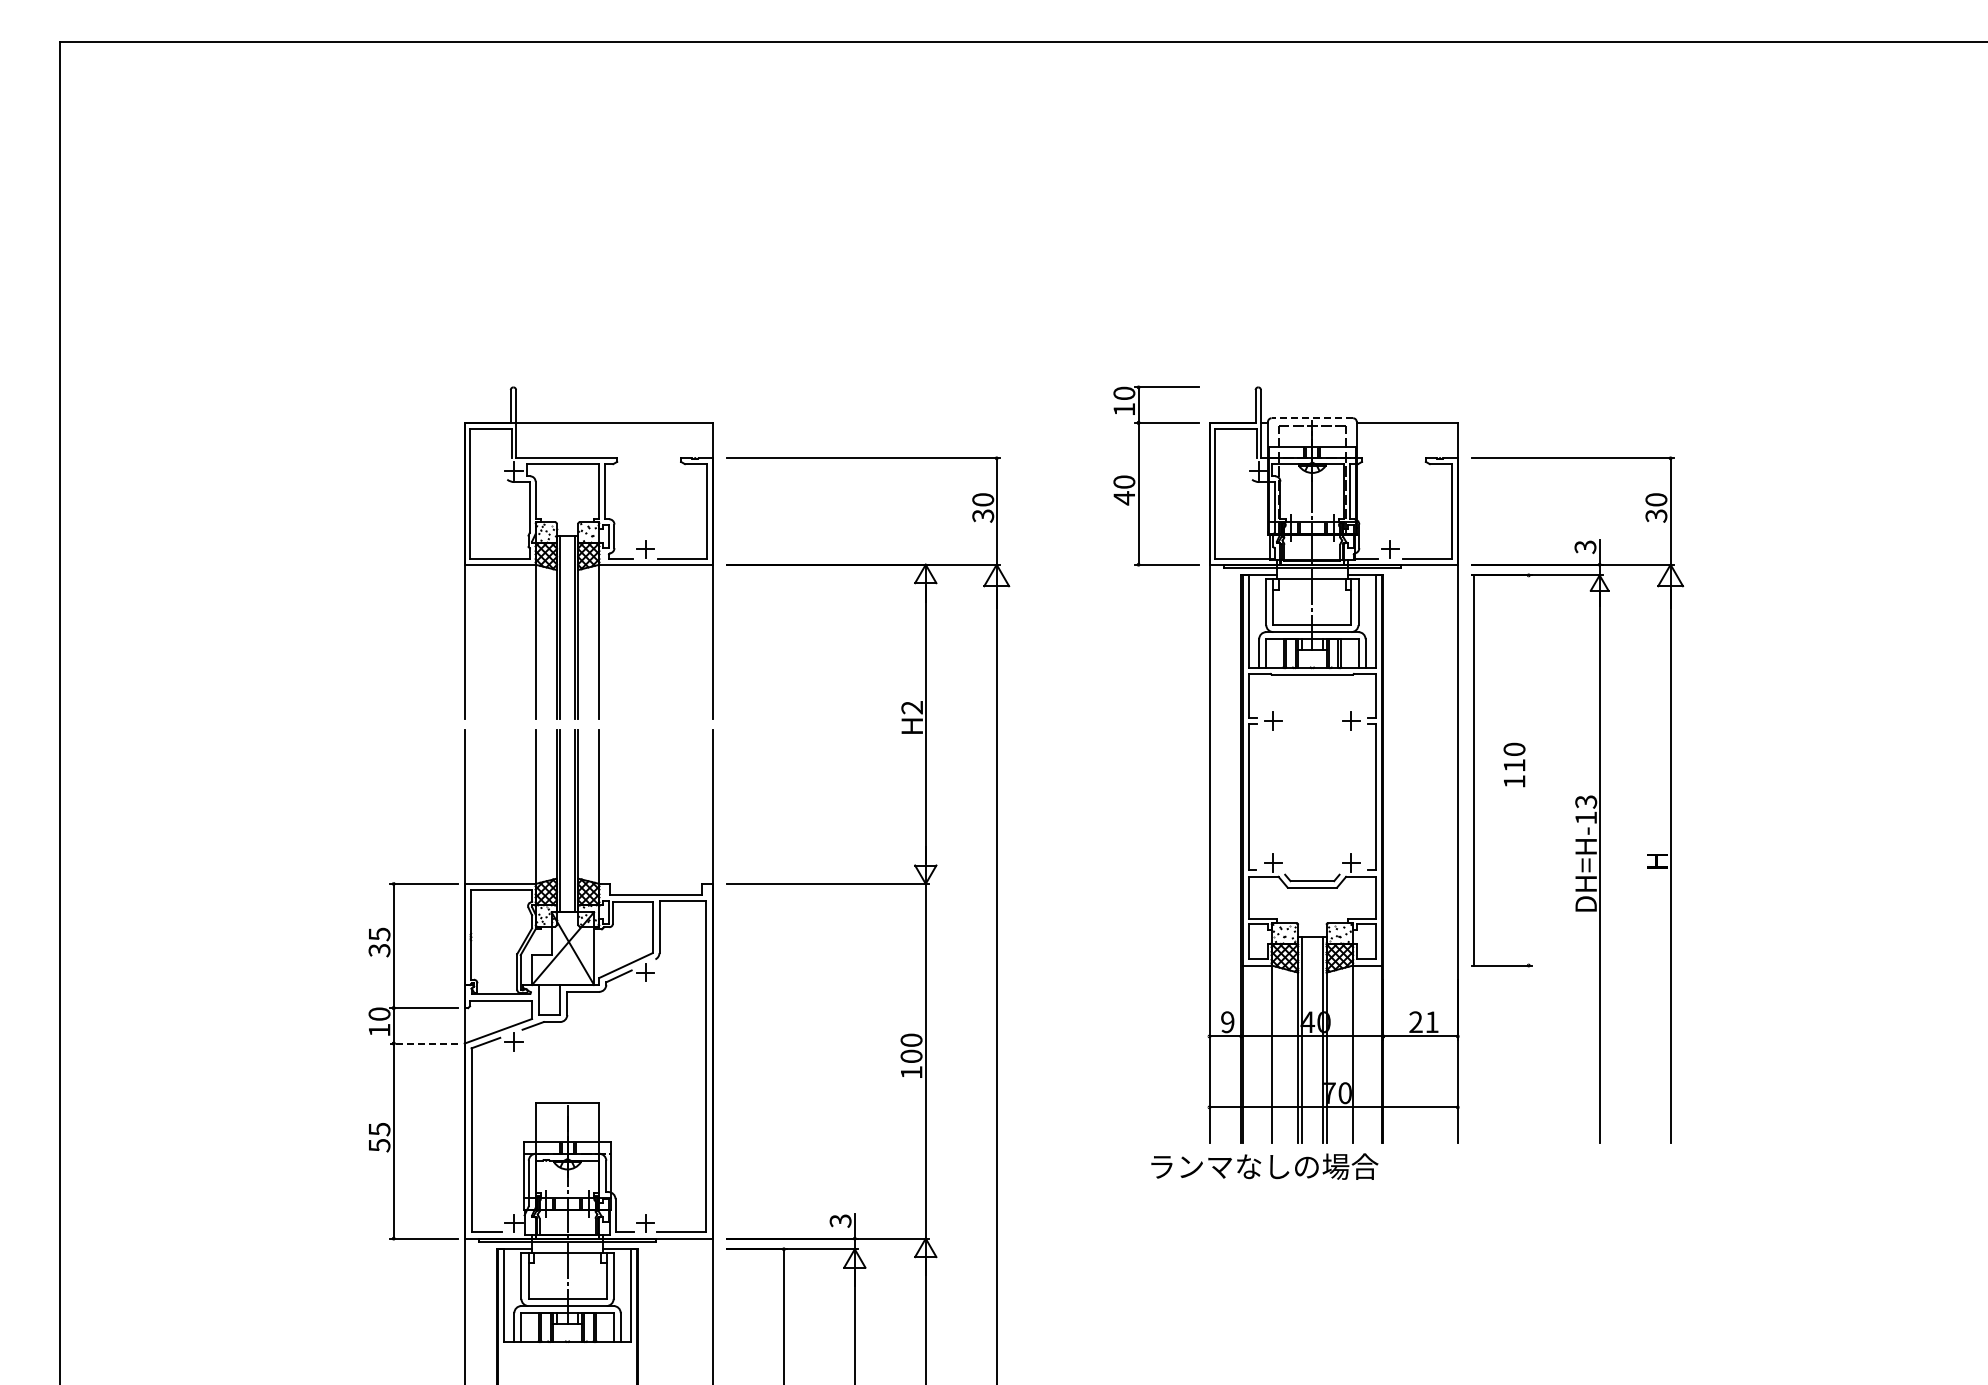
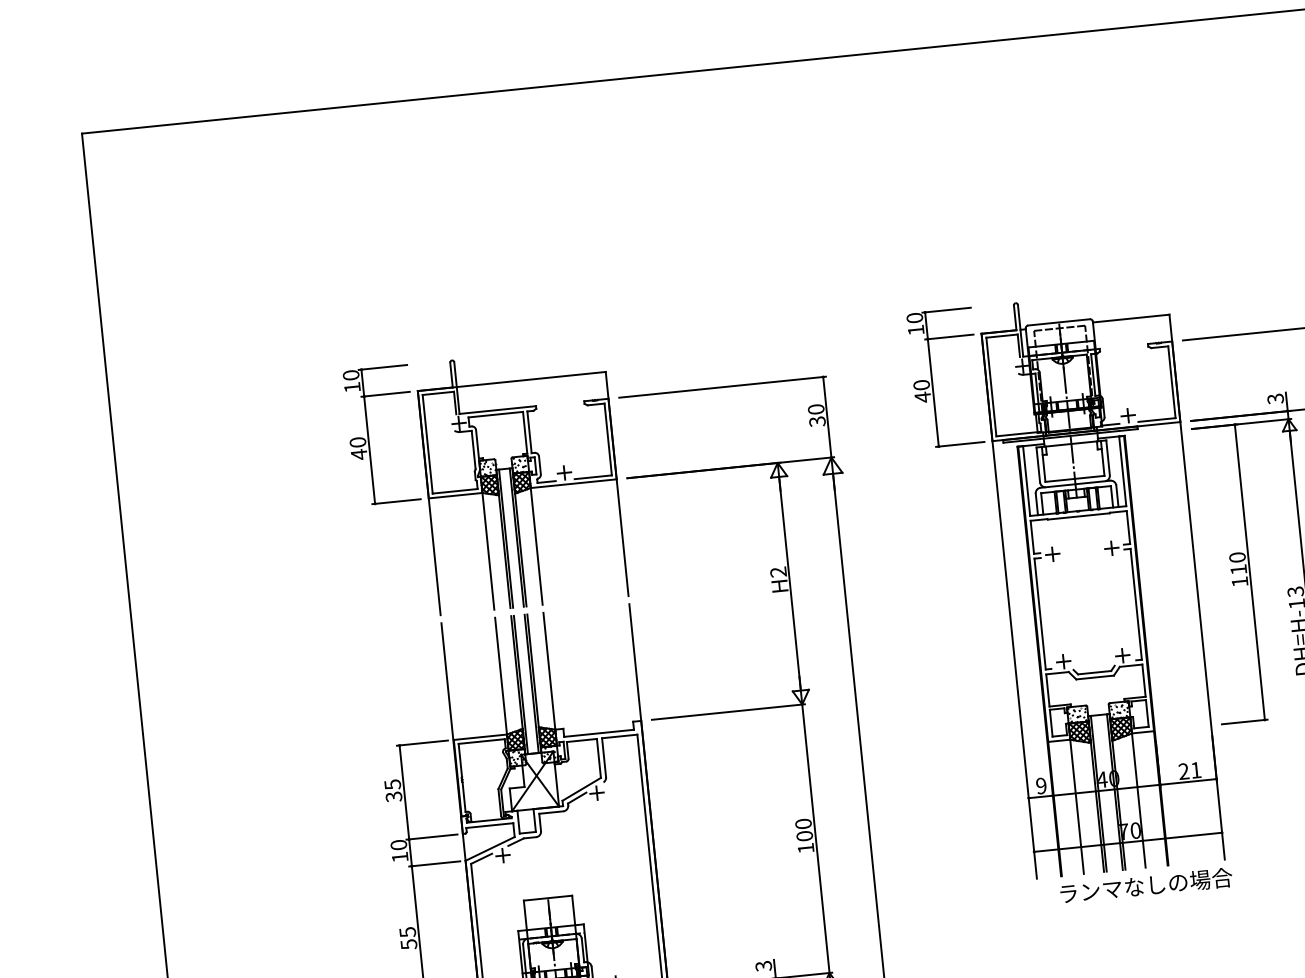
line: (1312, 418) -> (1059, 322), dashed -> solid
part: (394, 475) -> (368, 436), added
line: (1473, 770) -> (1249, 572), moved
line: (423, 1043) -> (434, 863), dashed -> solid
text: (1264, 1166) -> (1146, 885), moved

